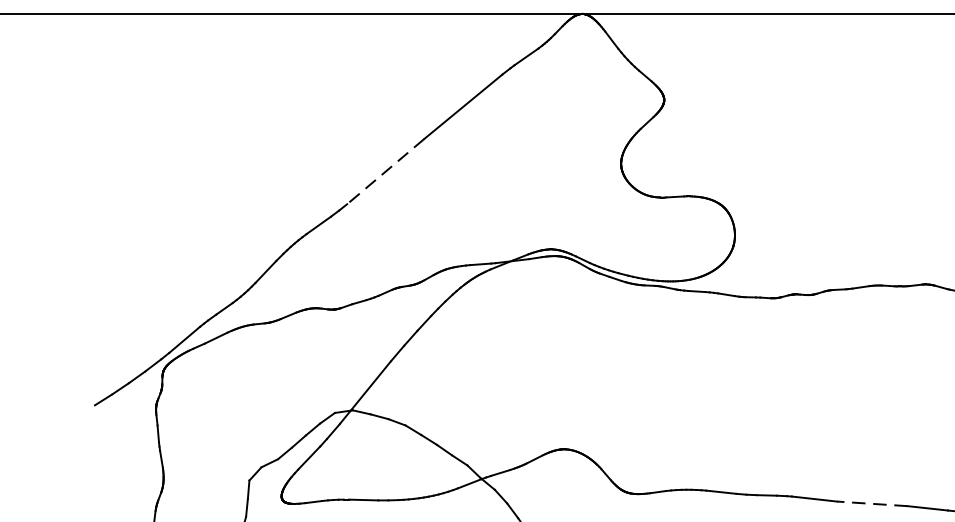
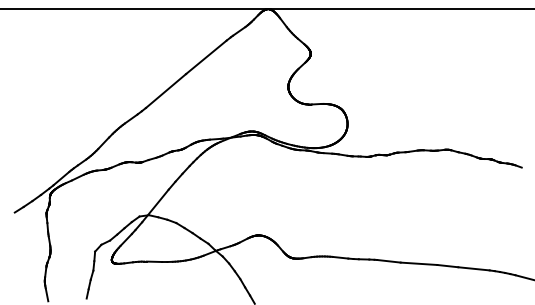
line: (384, 172) -> (165, 91), dashed -> solid
line: (871, 503) -> (418, 263), dashed -> solid

